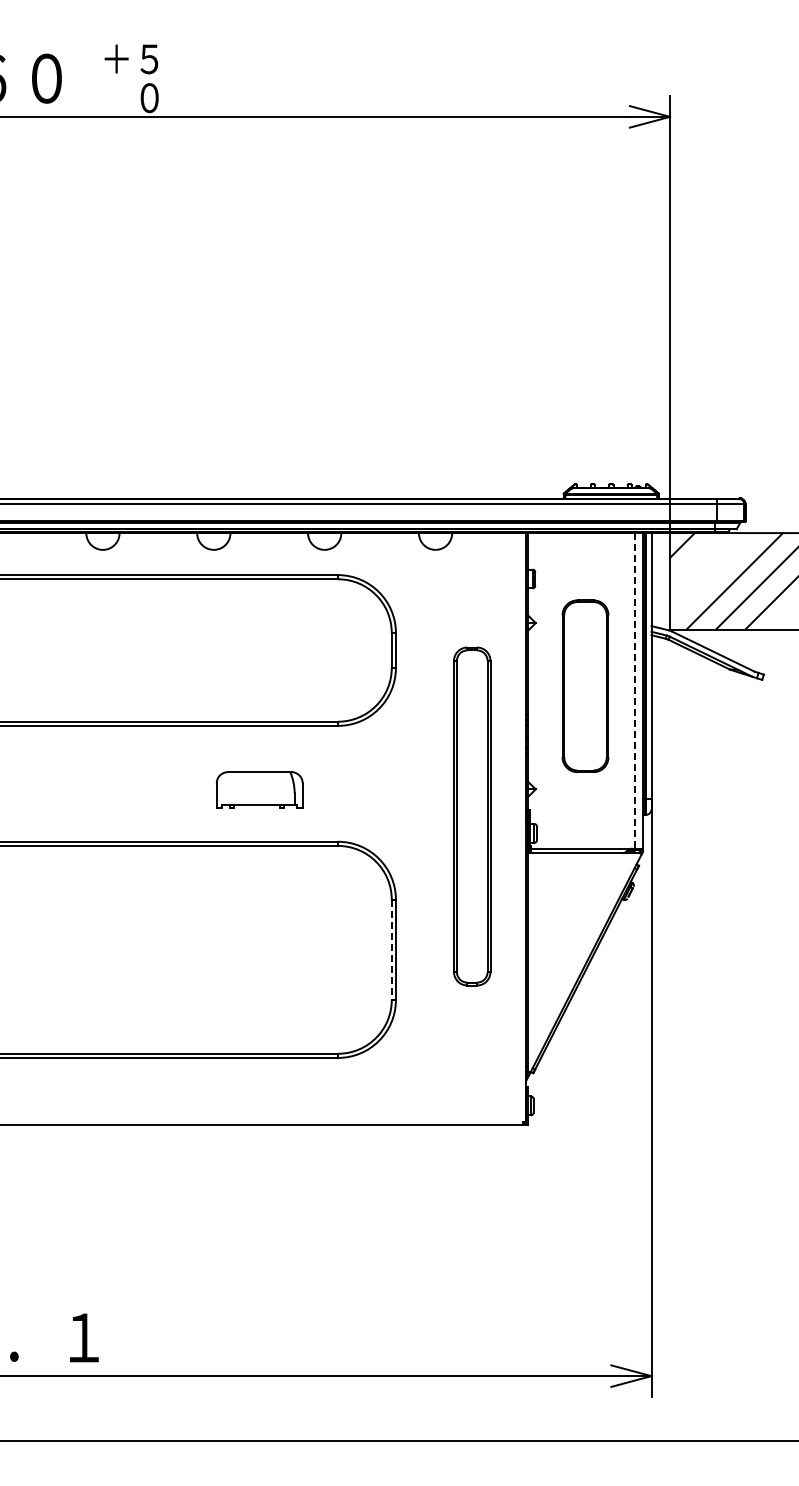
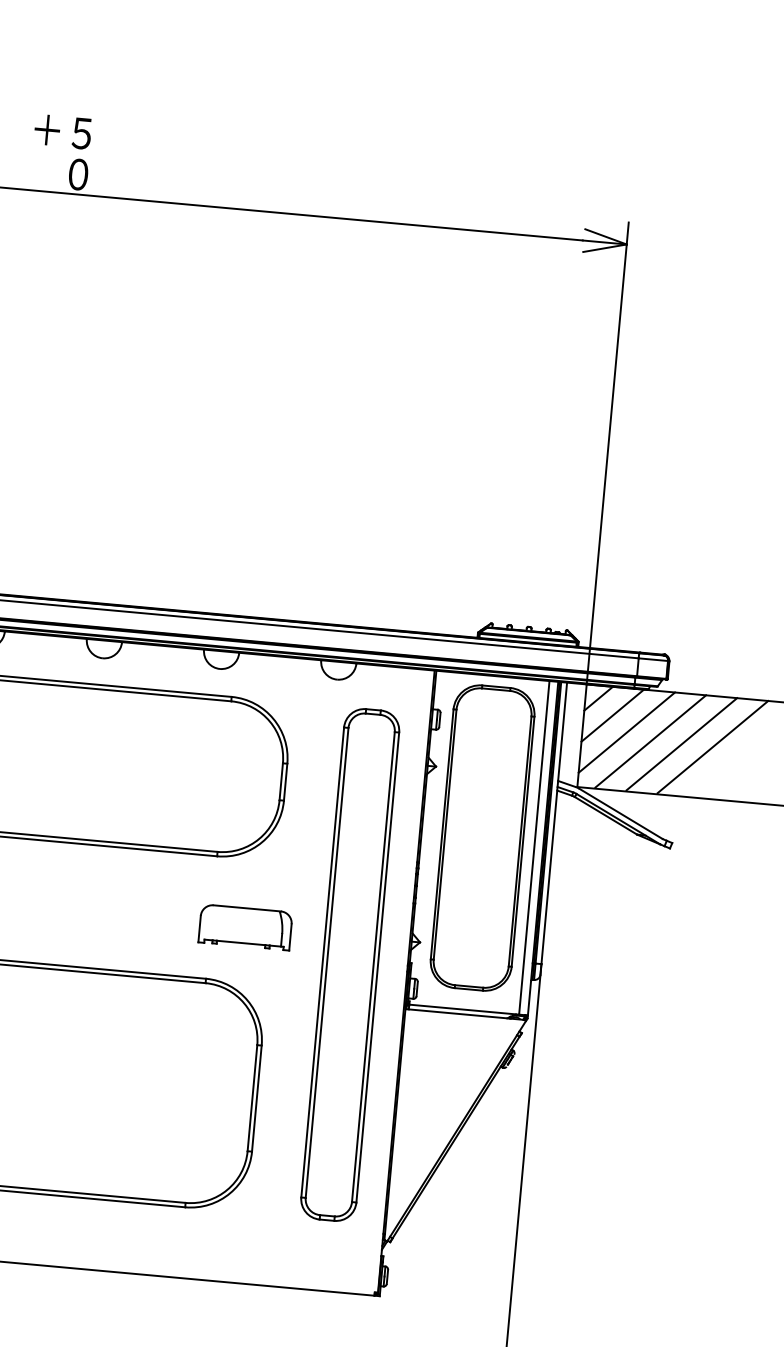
line: (697, 560) -> (613, 716), added
line: (711, 574) -> (626, 732), added
part: (585, 686) -> (482, 838), size x1.67
line: (634, 690) -> (533, 847), dashed -> solid
part: (259, 789) -> (245, 926), moved
part: (472, 816) -> (350, 965), size x1.43
line: (391, 950) -> (252, 1098), dashed -> solid

